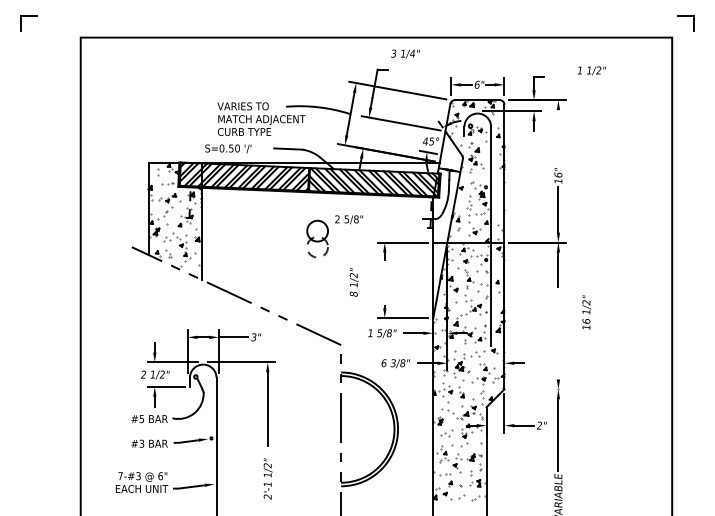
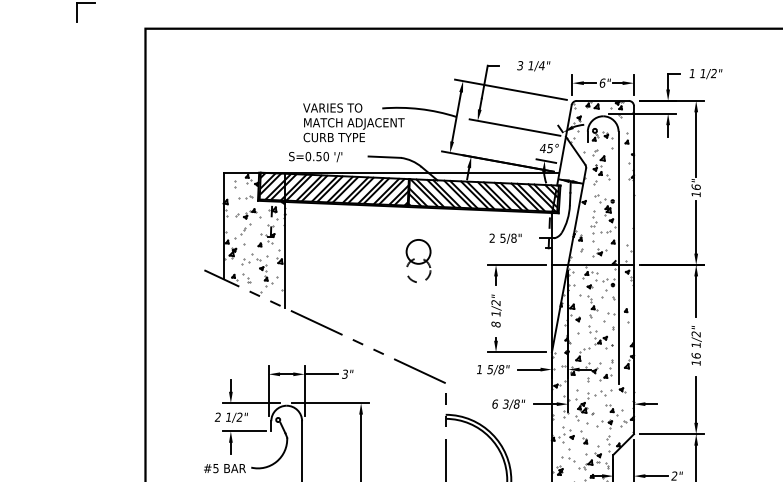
text: (405, 53) -> (533, 65), moved
text: (591, 70) -> (705, 73), moved
line: (558, 138) -> (696, 145), added
text: (348, 219) -> (504, 238), moved
text: (353, 282) -> (495, 311), moved
text: (586, 312) -> (696, 345), moved
line: (558, 359) -> (696, 399), added
line: (537, 389) -> (672, 434), added

